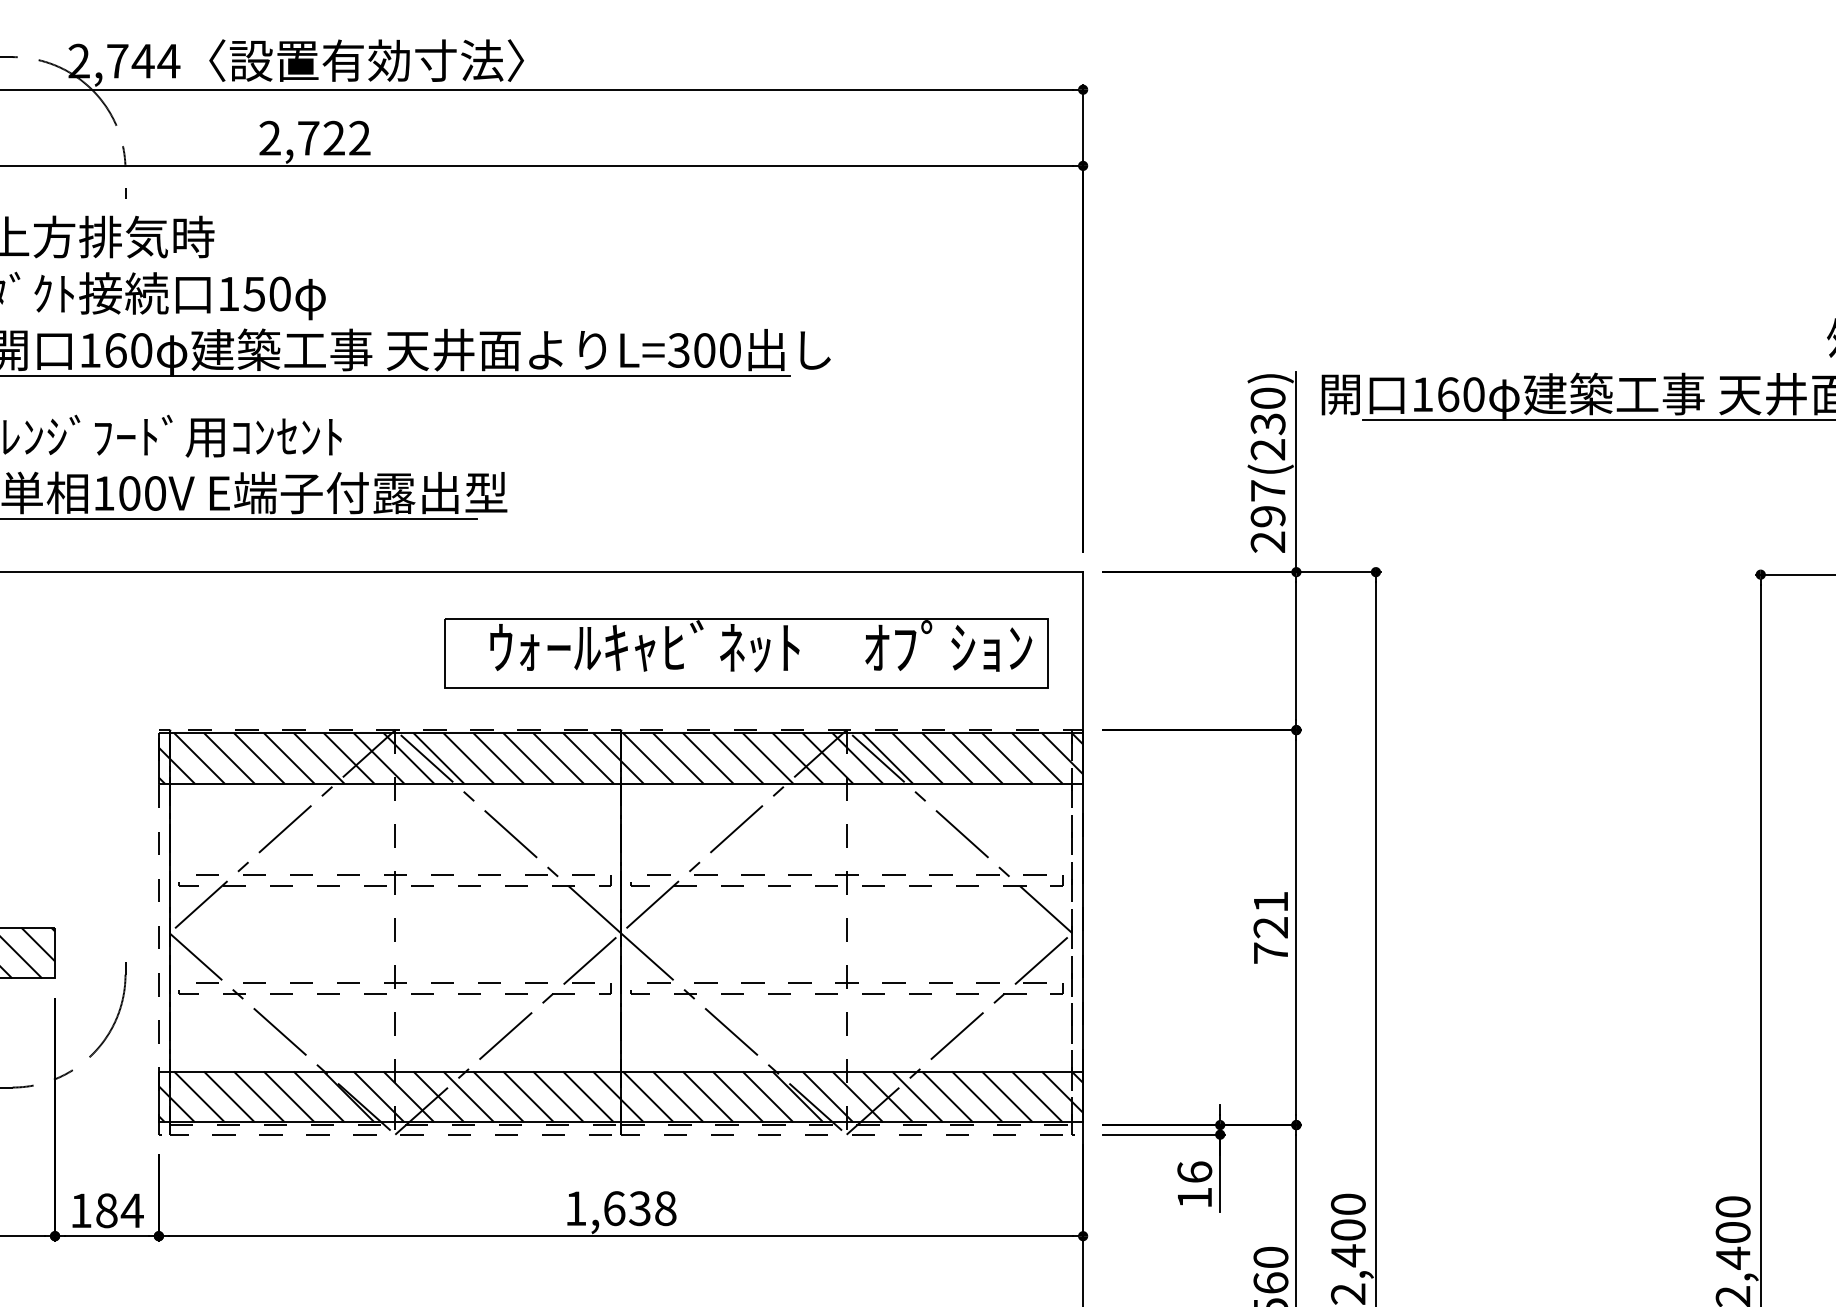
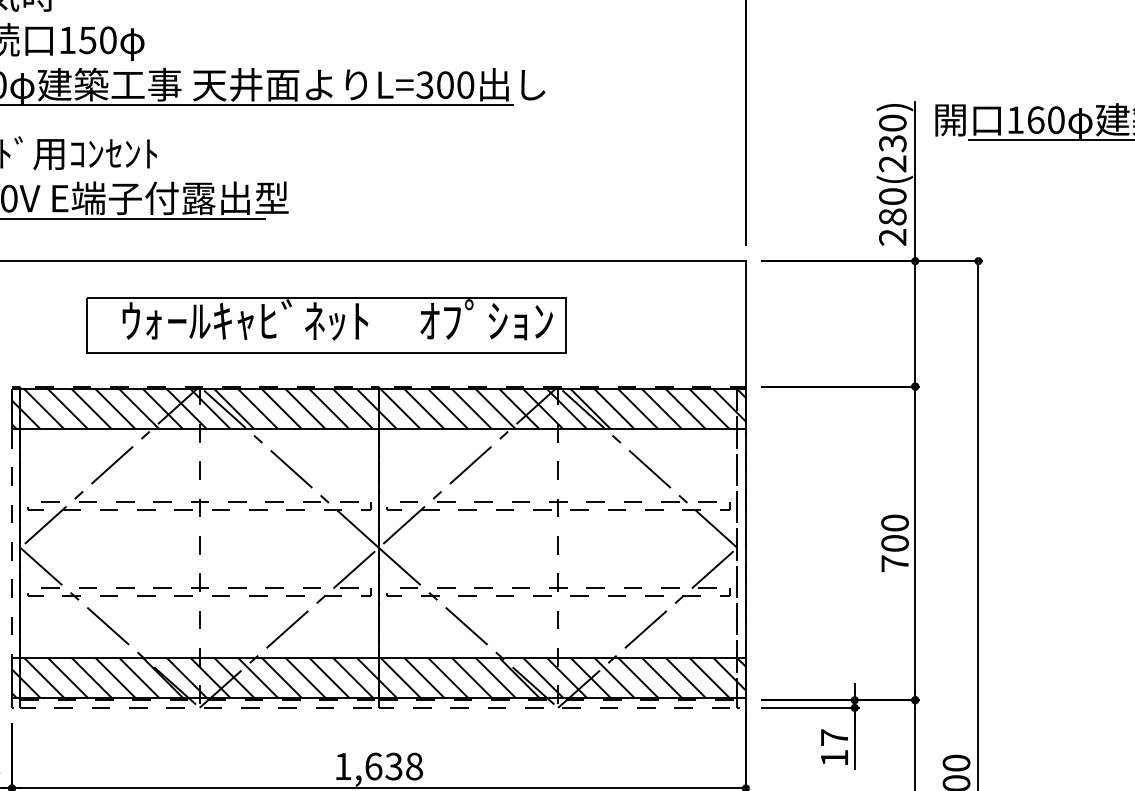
text: (1267, 503) -> (892, 206), 297(230) -> 280(230)
part: (746, 653) -> (326, 325), moved
text: (1270, 914) -> (894, 533), 721 -> 700
text: (1194, 1171) -> (834, 737), 16 -> 17

